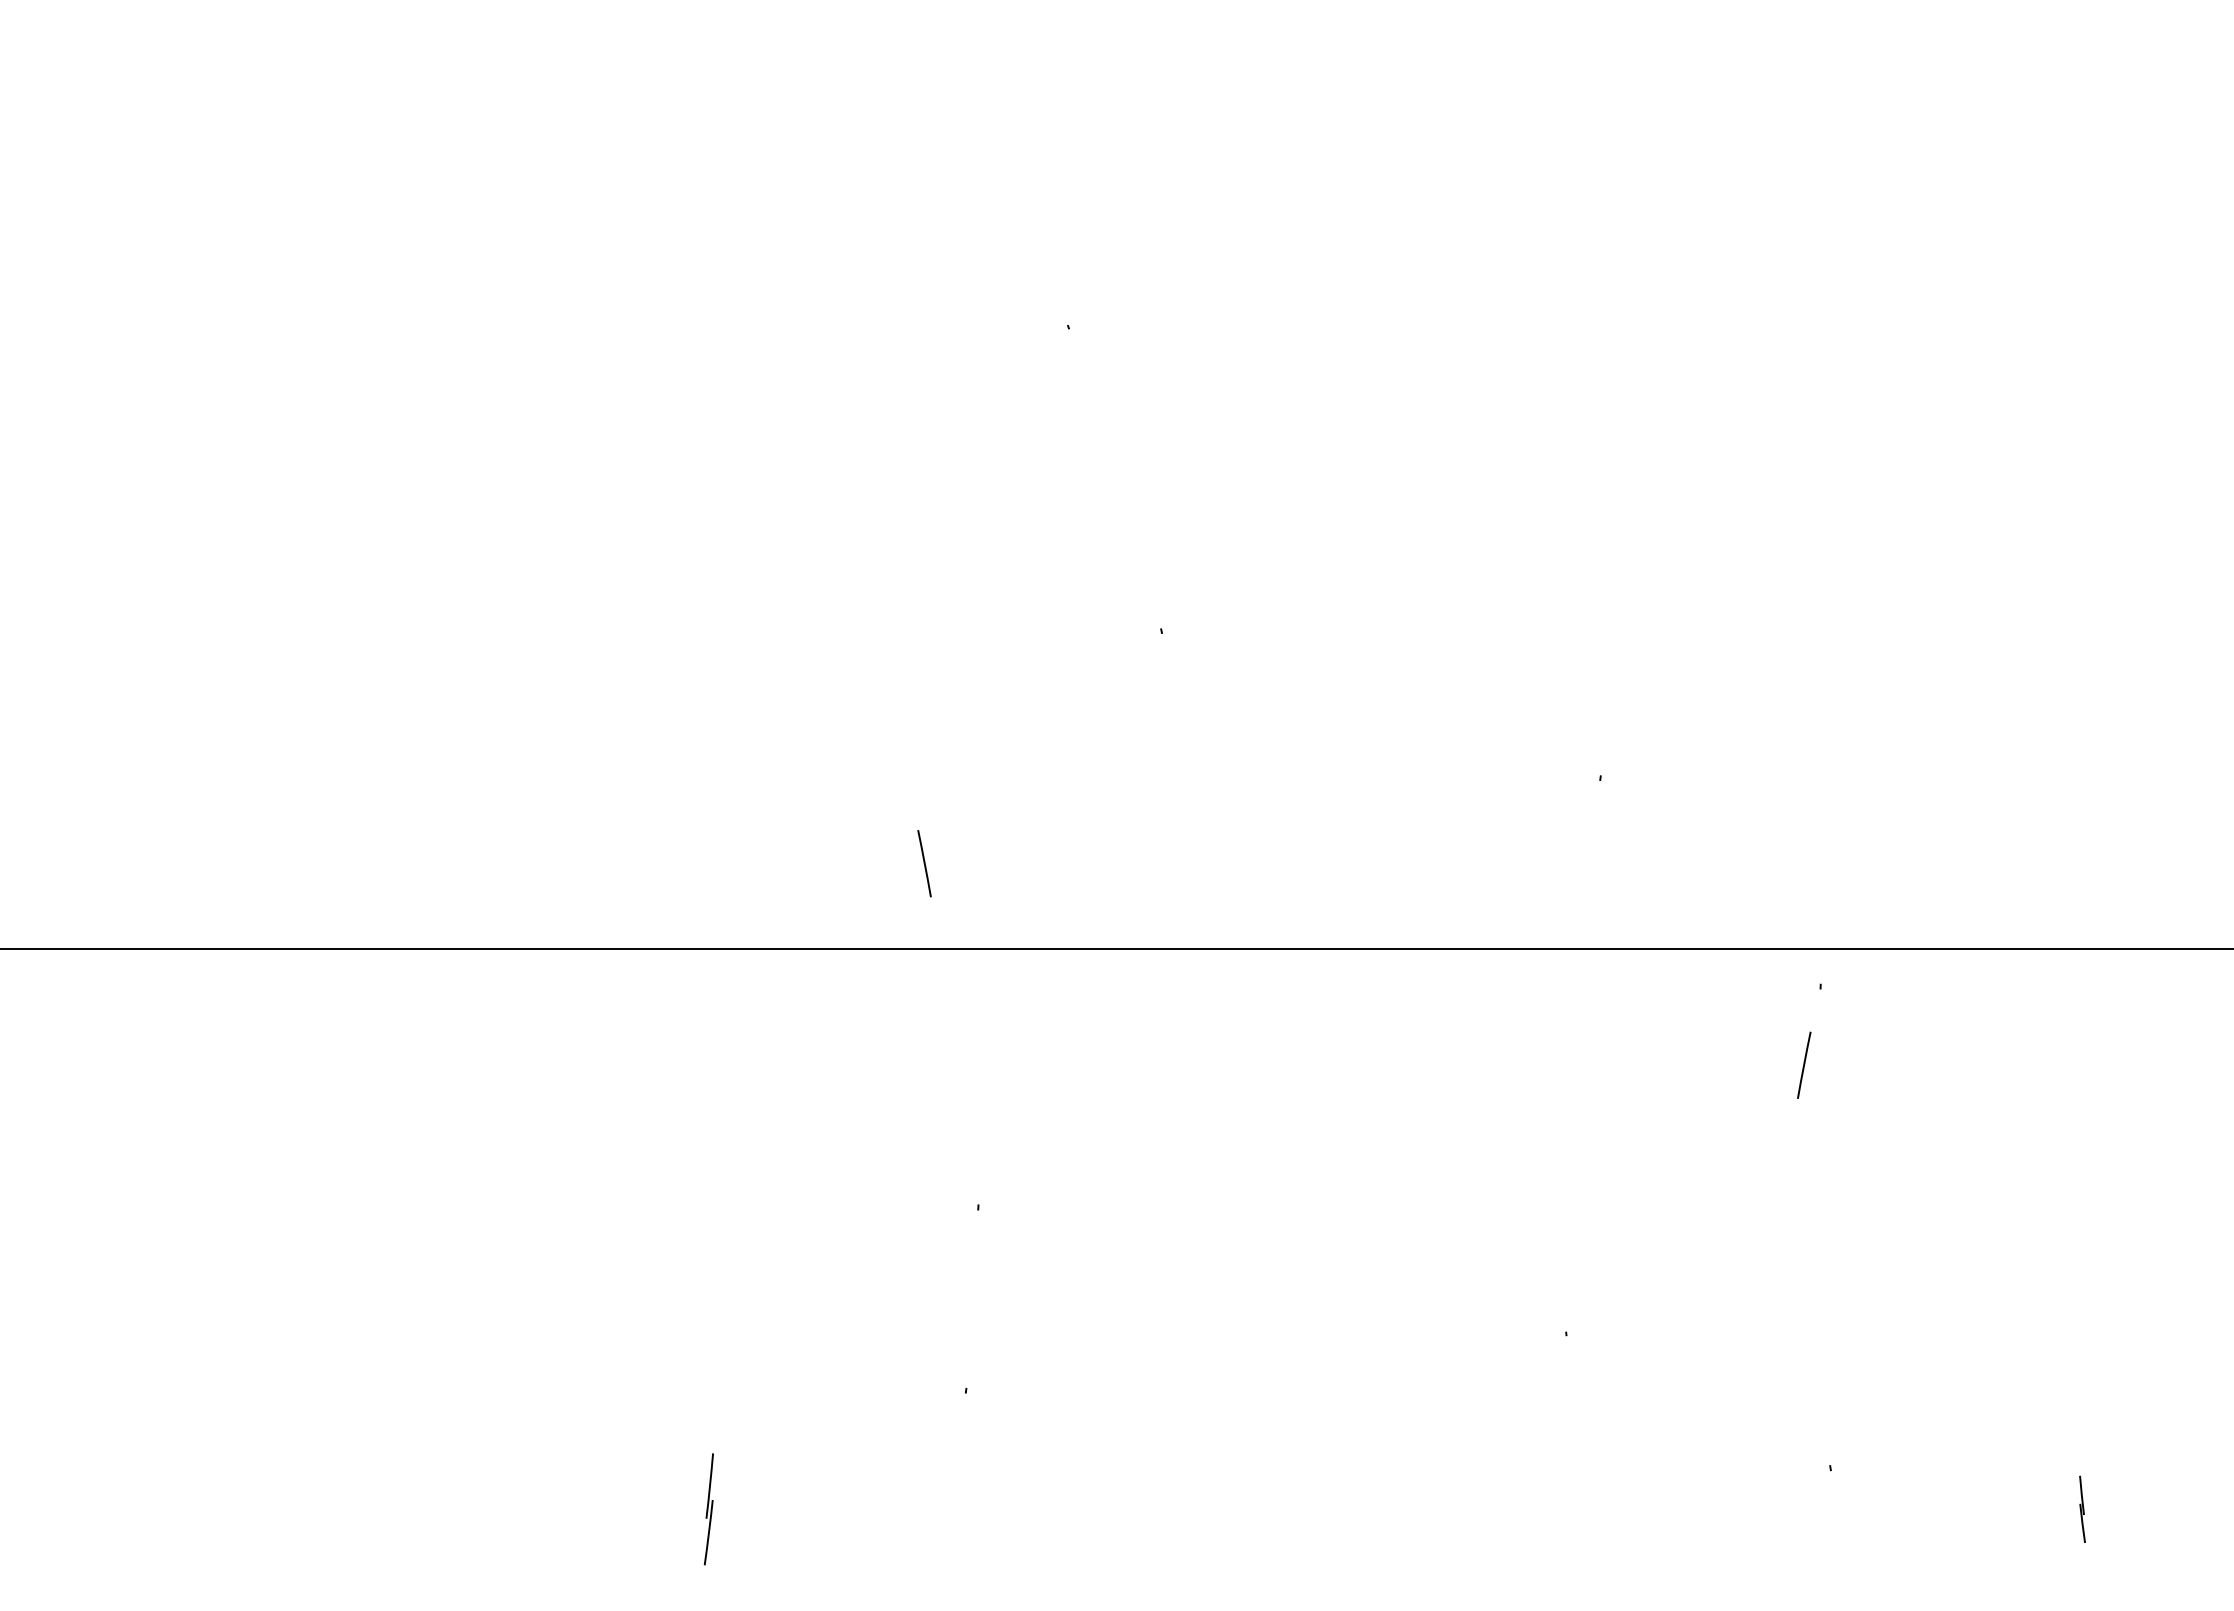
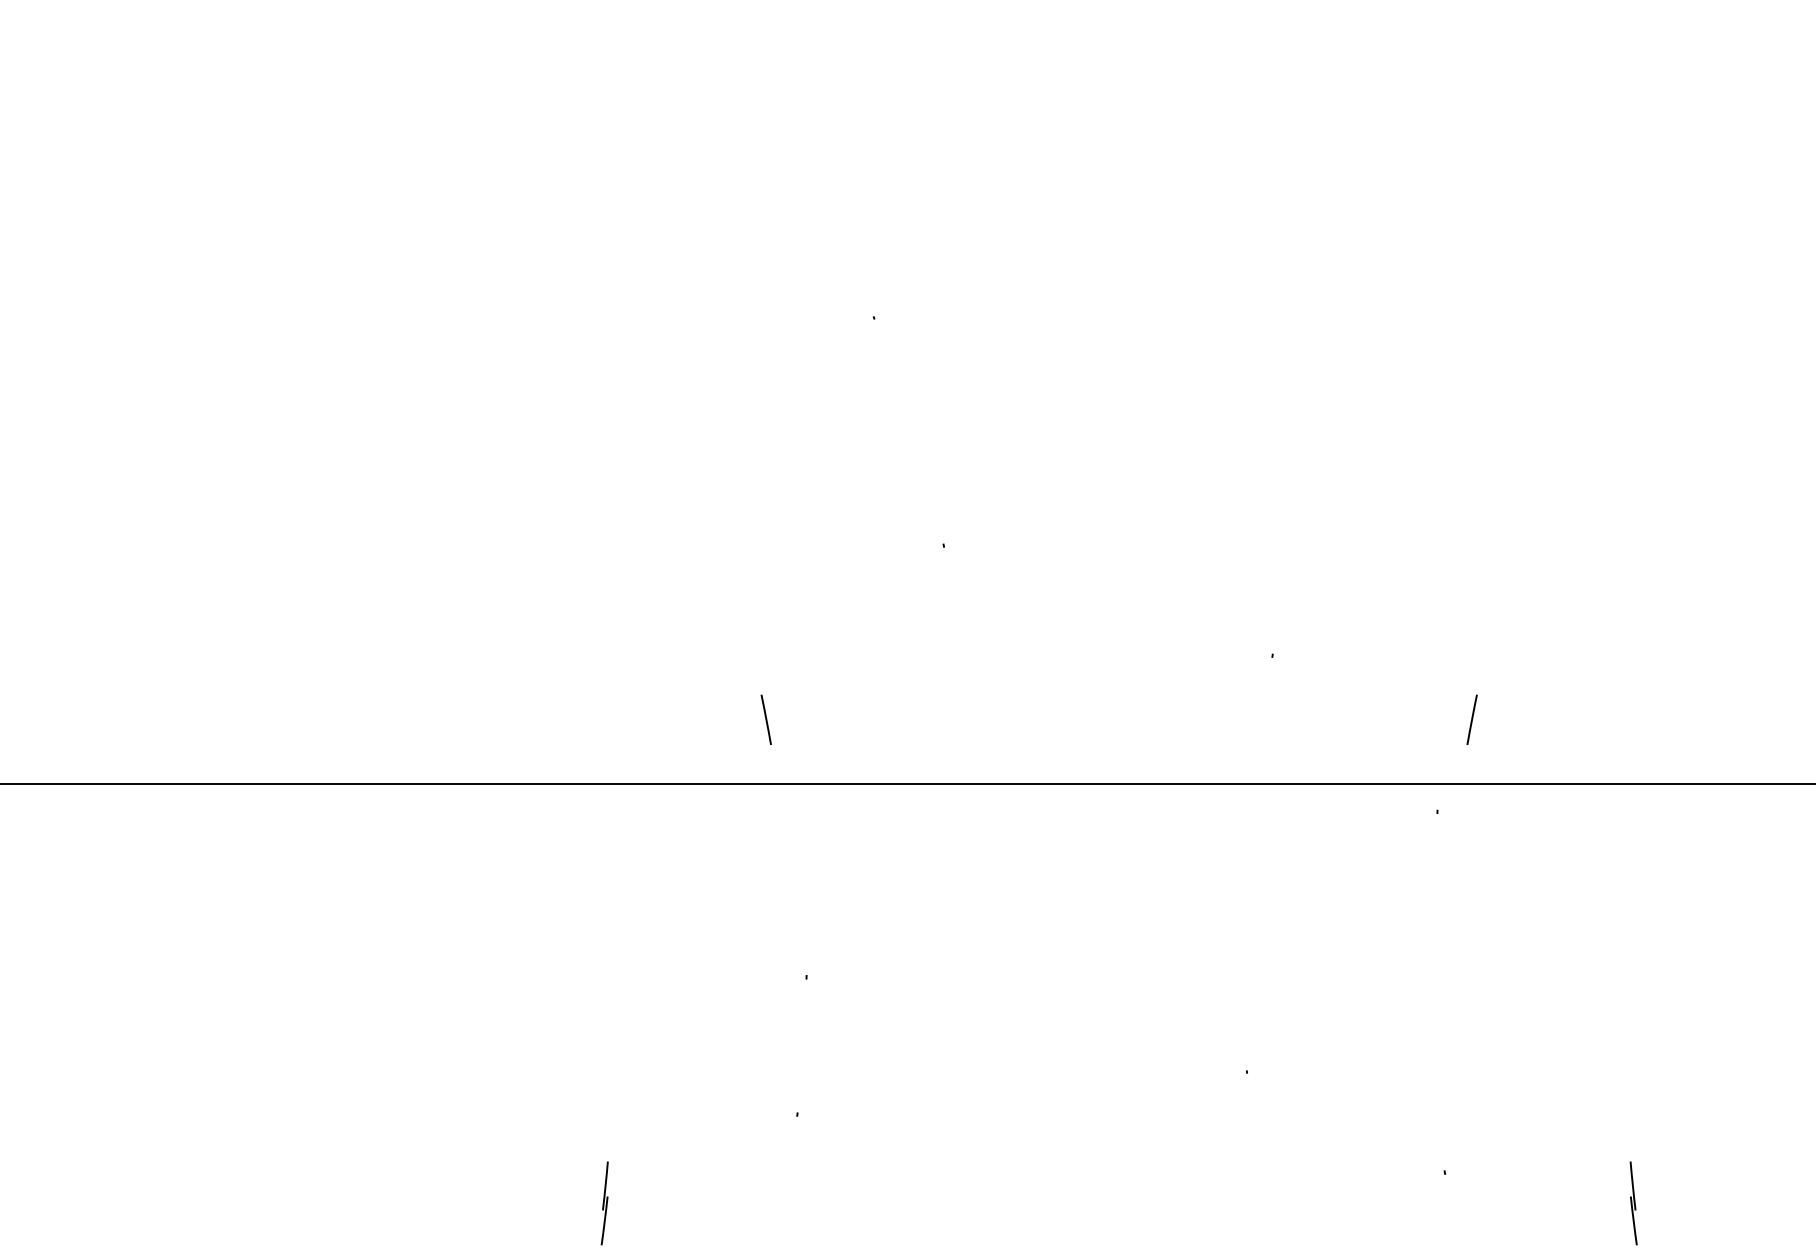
line: (1803, 1064) -> (1471, 719), moved
part: (2082, 1509) -> (1633, 1203), size x1.67

